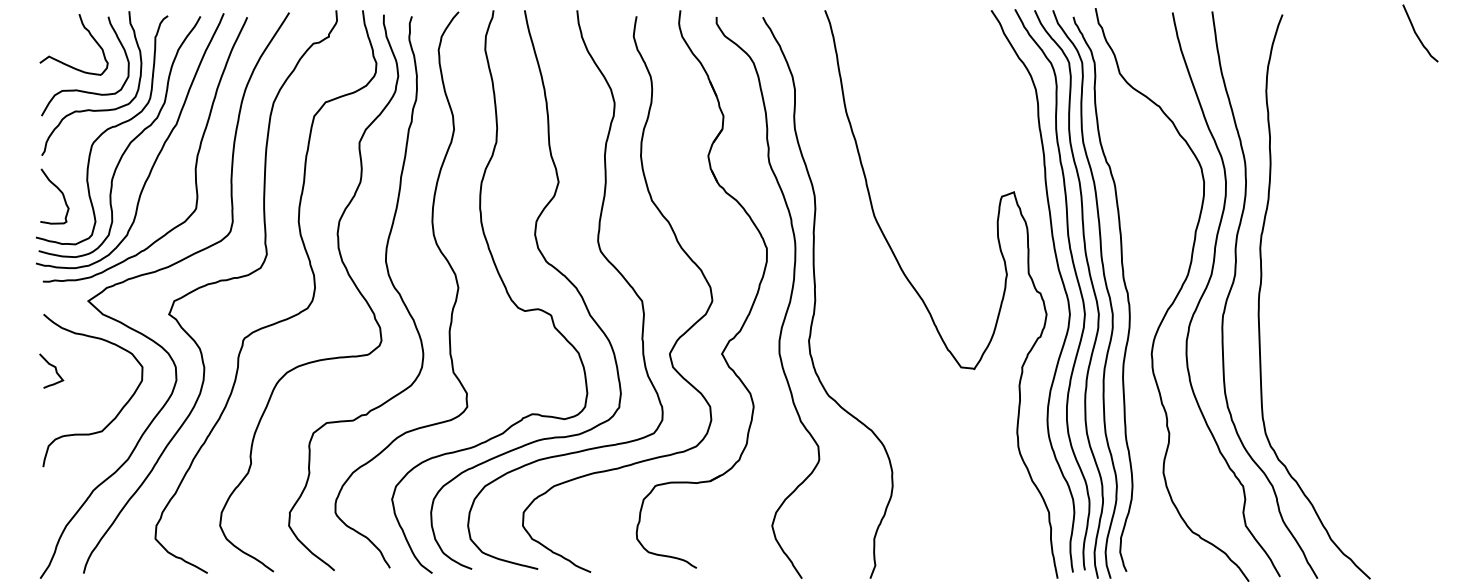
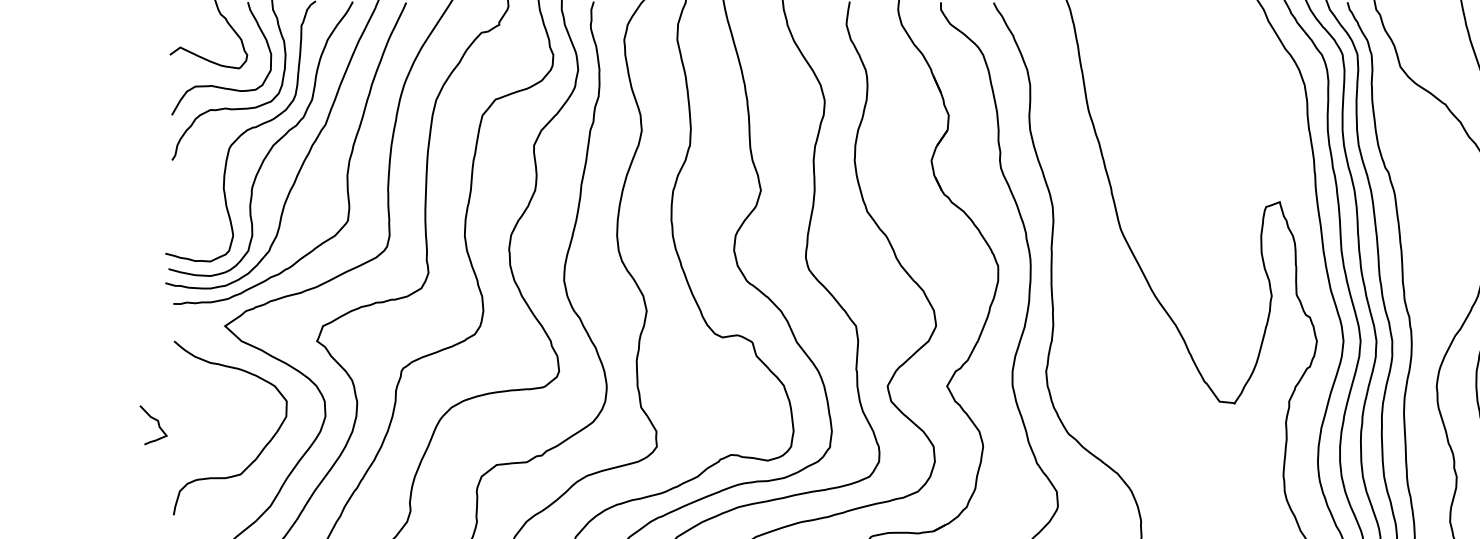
curve: (59, 191) -> (192, 201), removed
curve: (53, 367) -> (155, 421), moved

